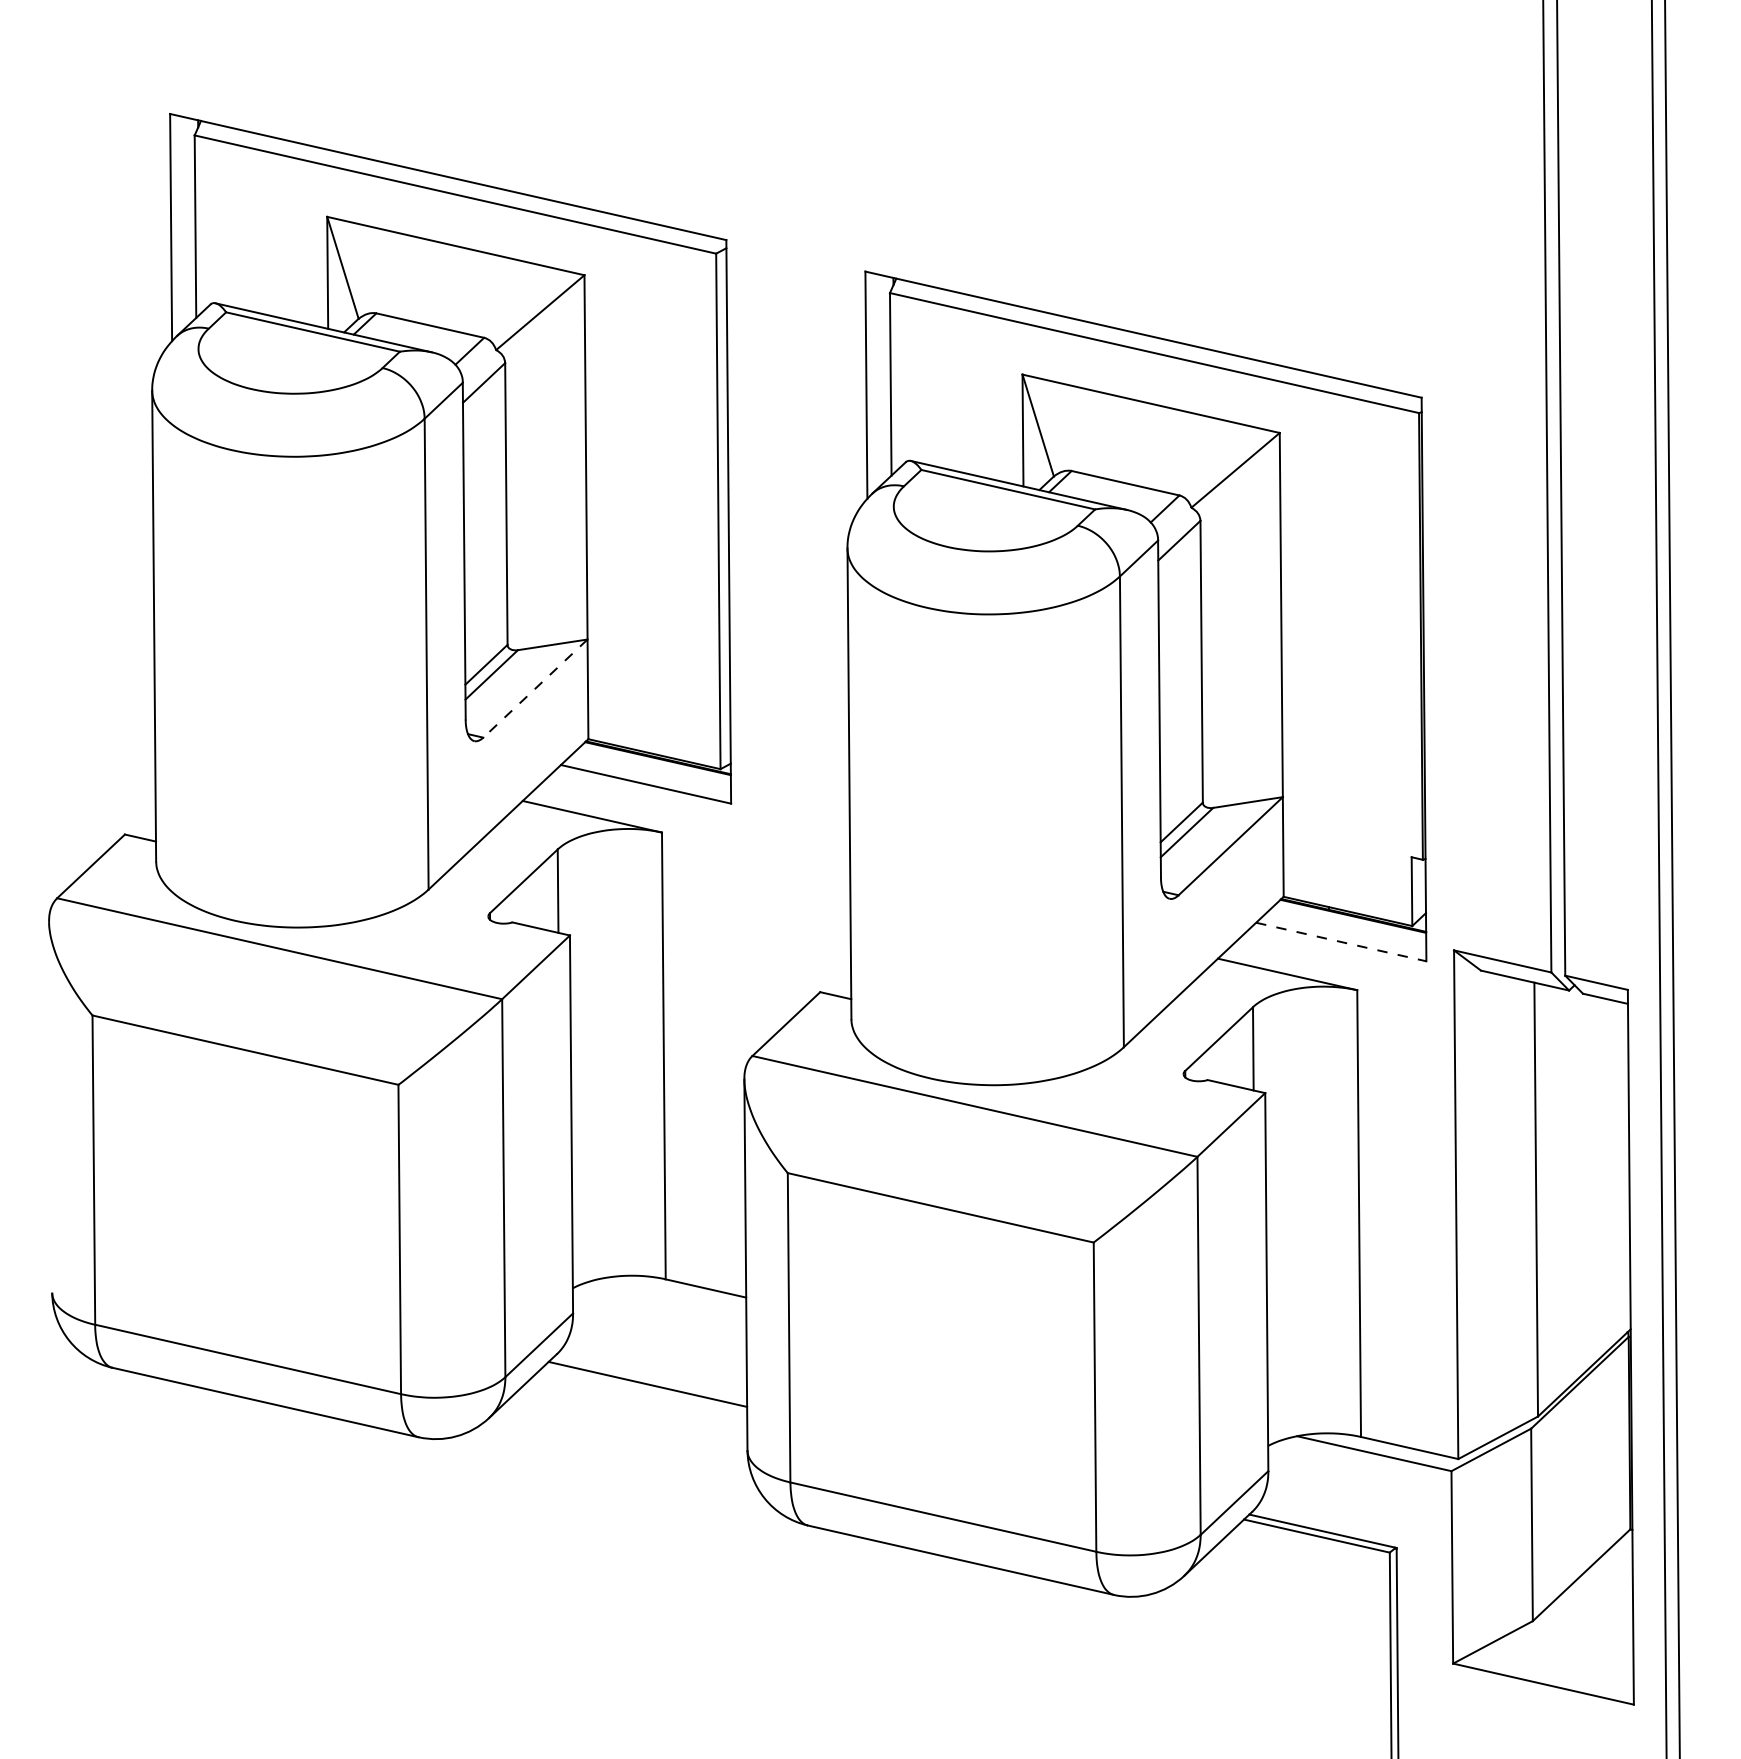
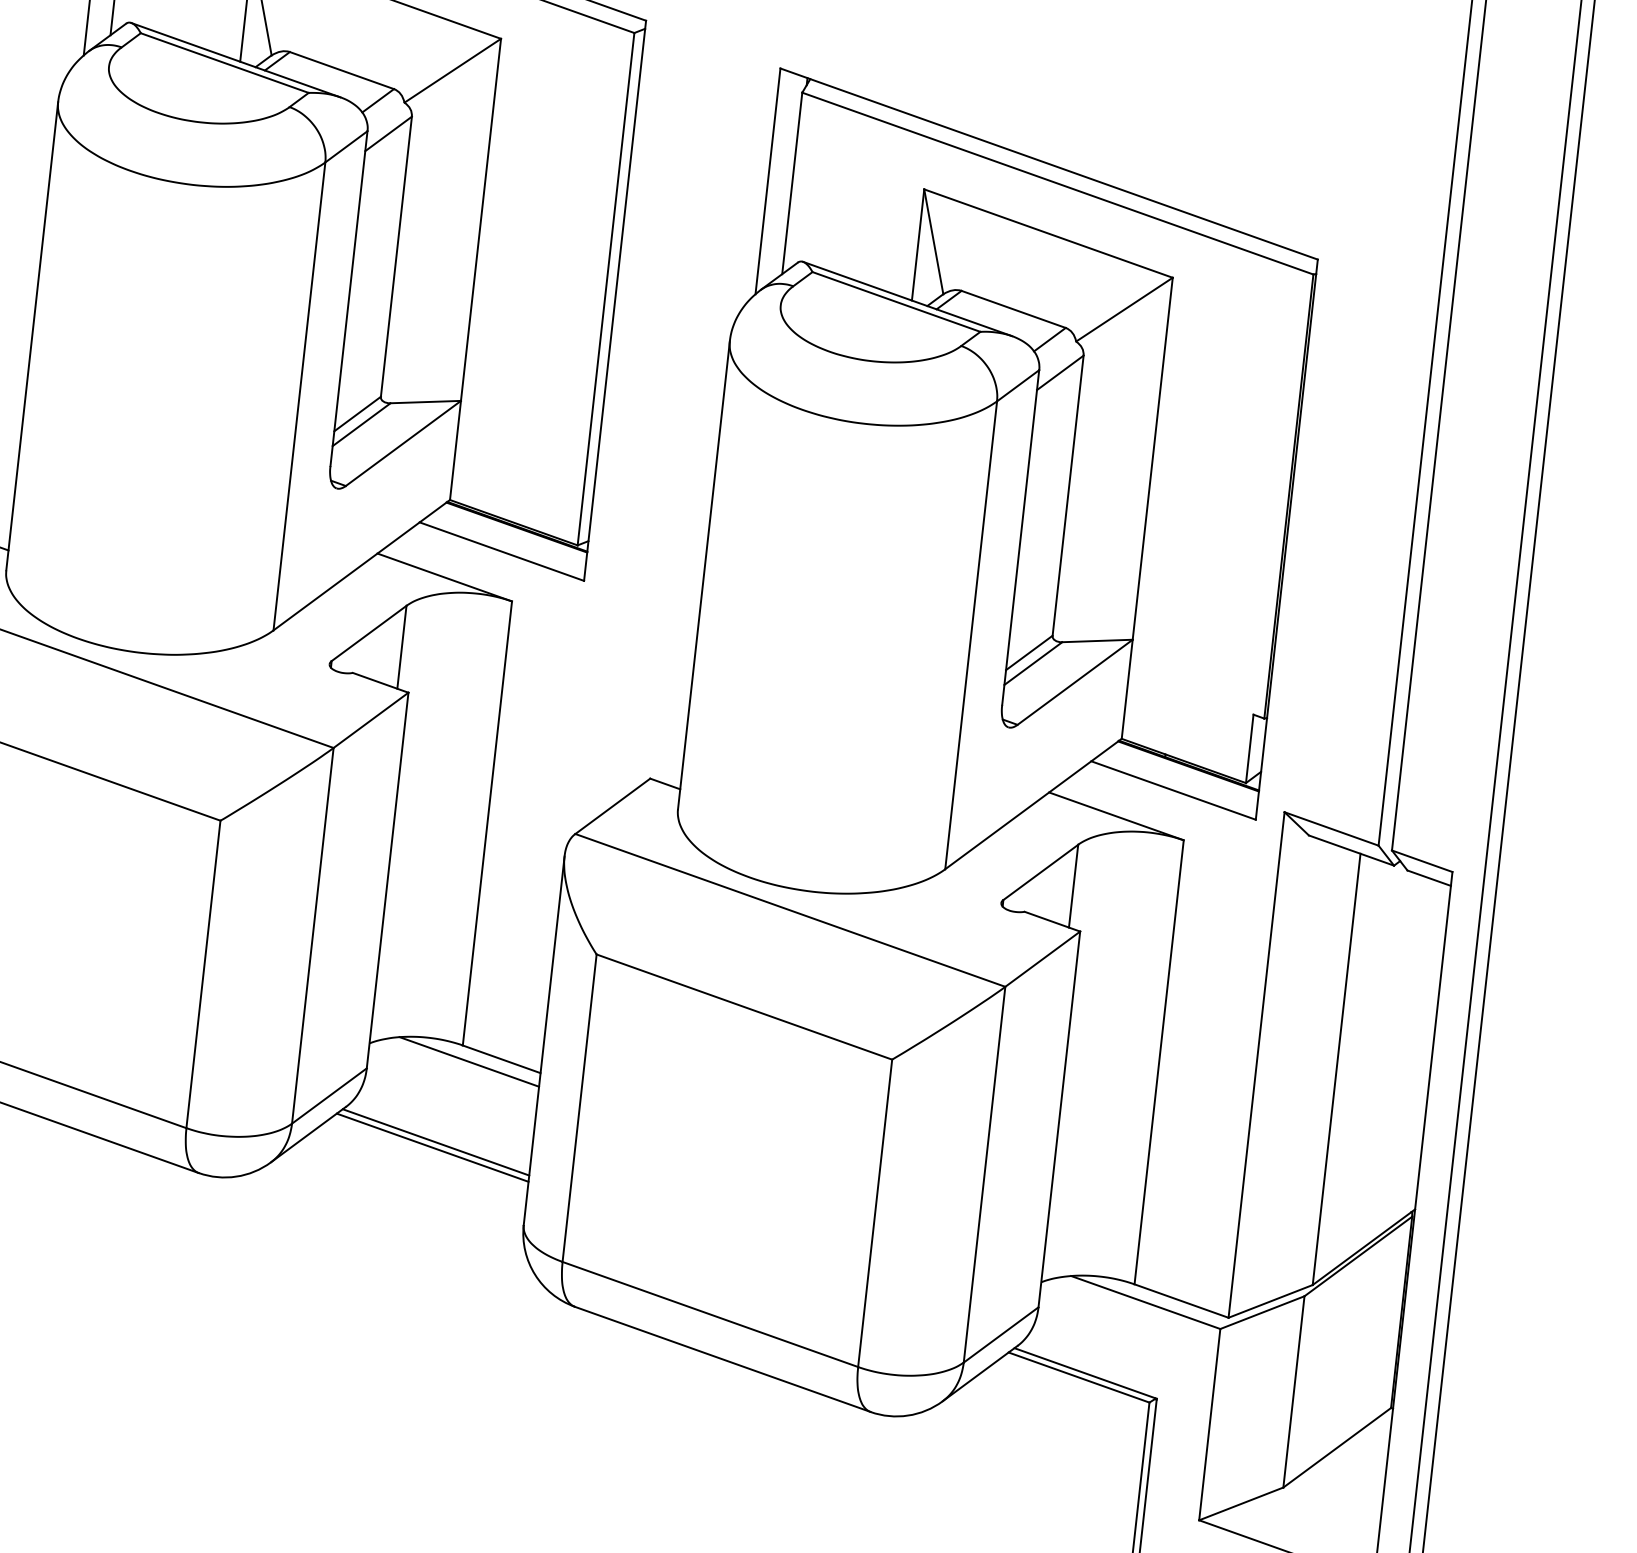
line: (535, 688) -> (403, 443), dashed -> solid
line: (1341, 942) -> (1173, 791), dashed -> solid
line: (673, 1294) -> (468, 1061), added
line: (650, 1378) -> (435, 1142), added

